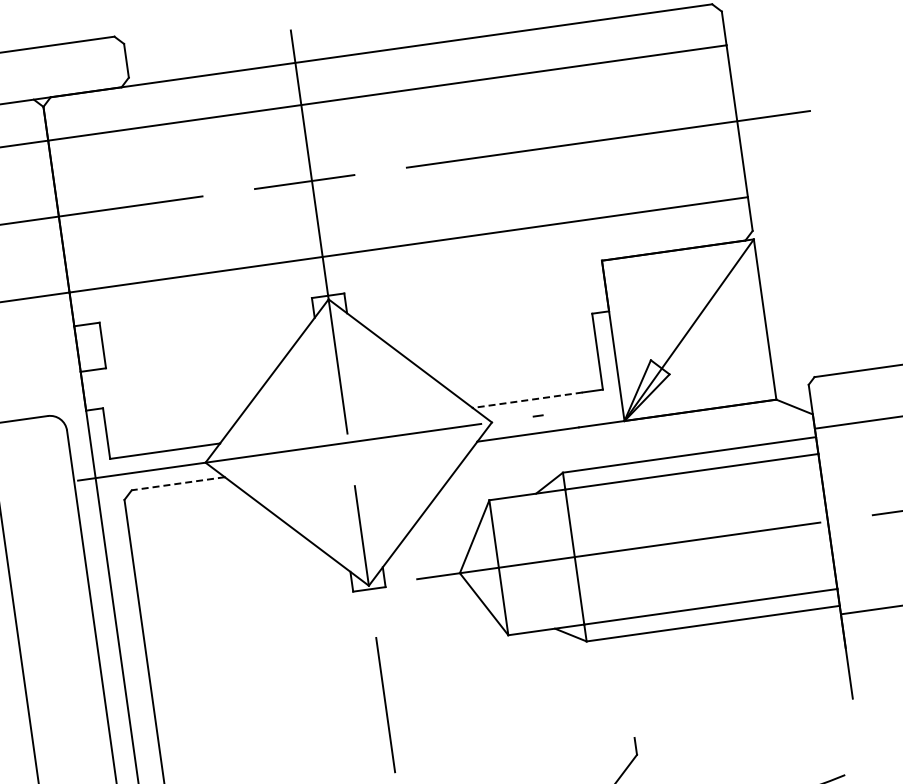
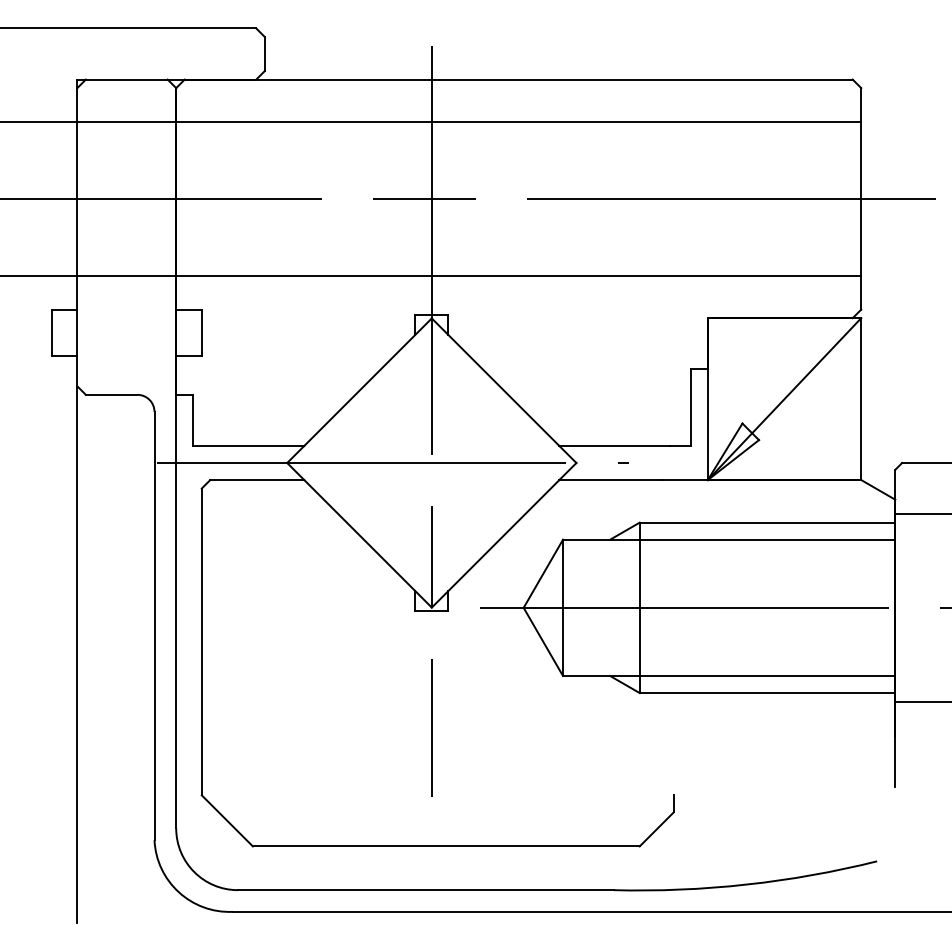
line: (527, 399) -> (614, 445), dashed -> solid
line: (178, 484) -> (257, 480), dashed -> solid

